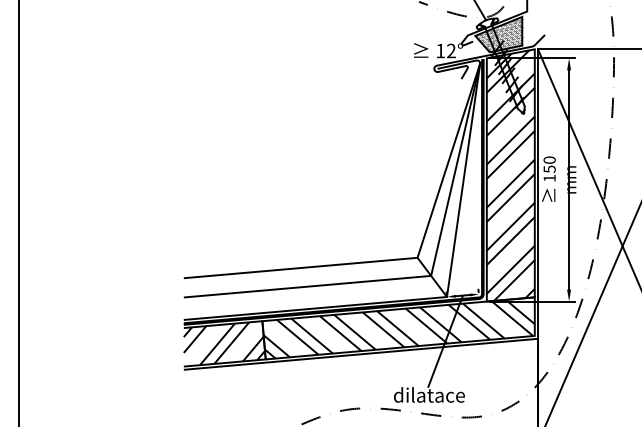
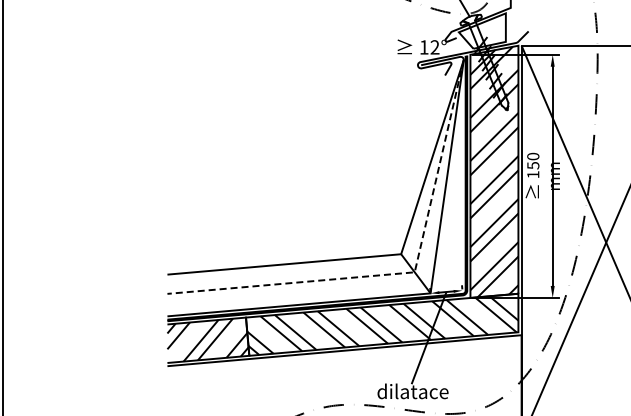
hatch: (499, 35) -> (483, 31), removed
line: (416, 277) -> (400, 273), solid -> dashed

